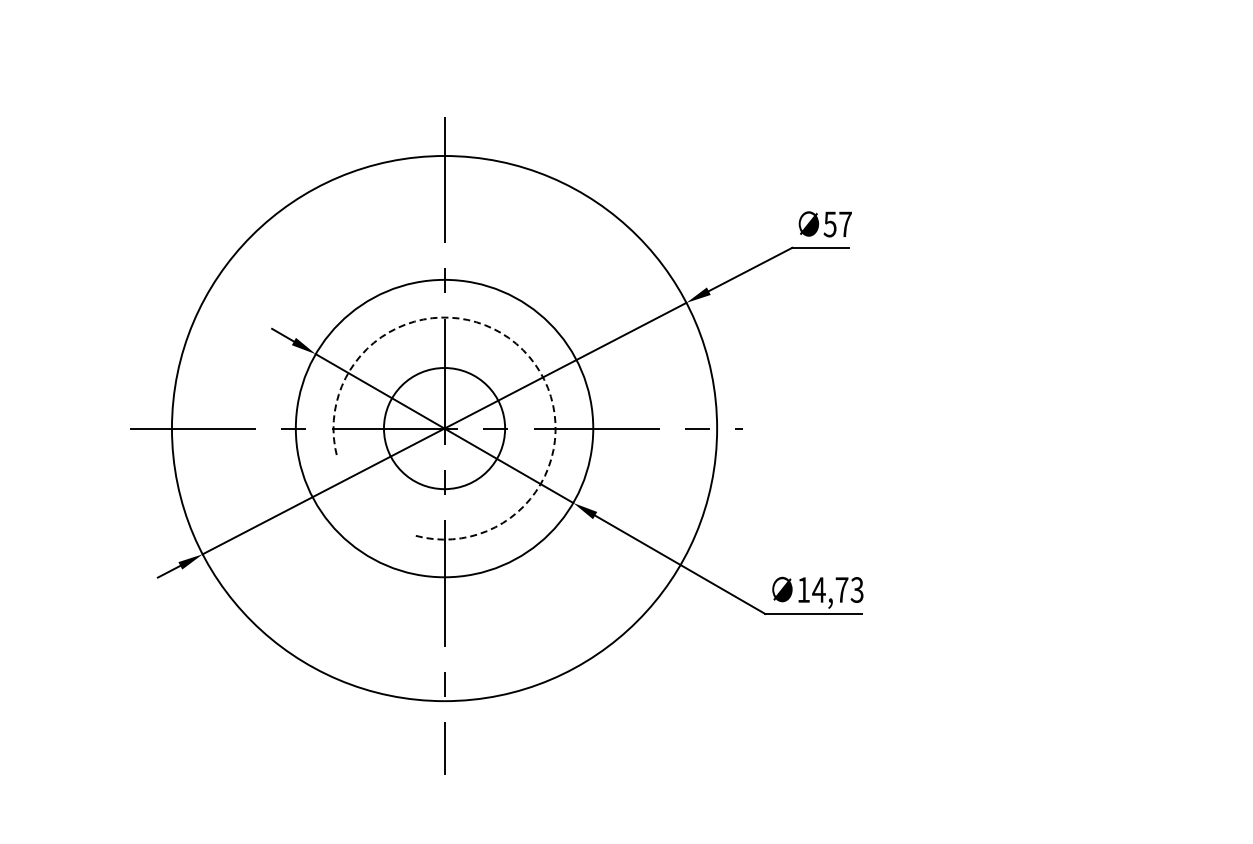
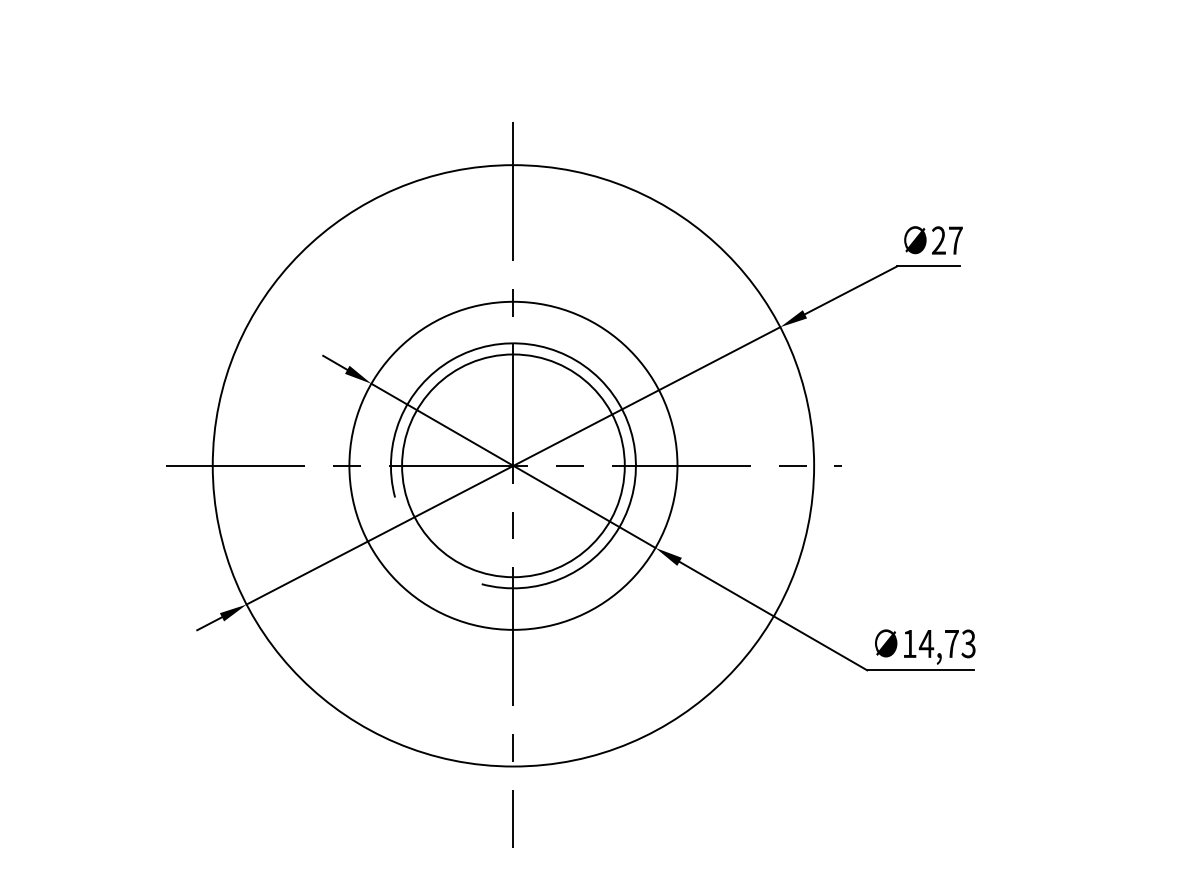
text: (829, 224) -> (938, 240), 57 -> 27
arc: (523, 350) -> (600, 379), dashed -> solid
circle: (444, 428) -> (513, 465), size x1.67

